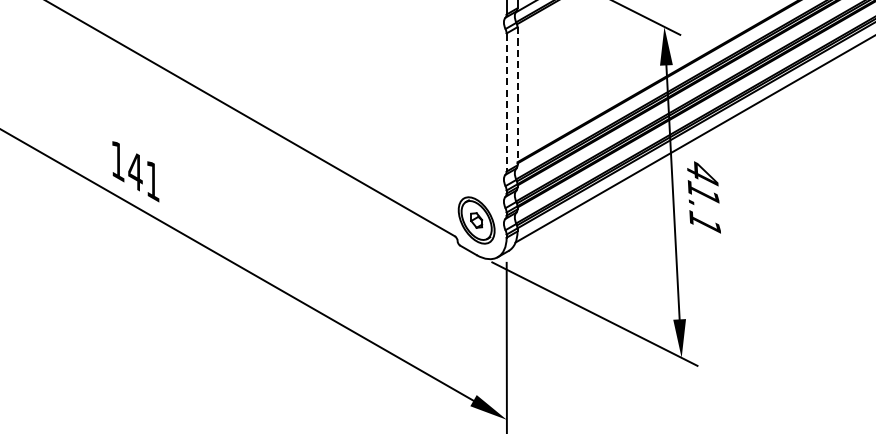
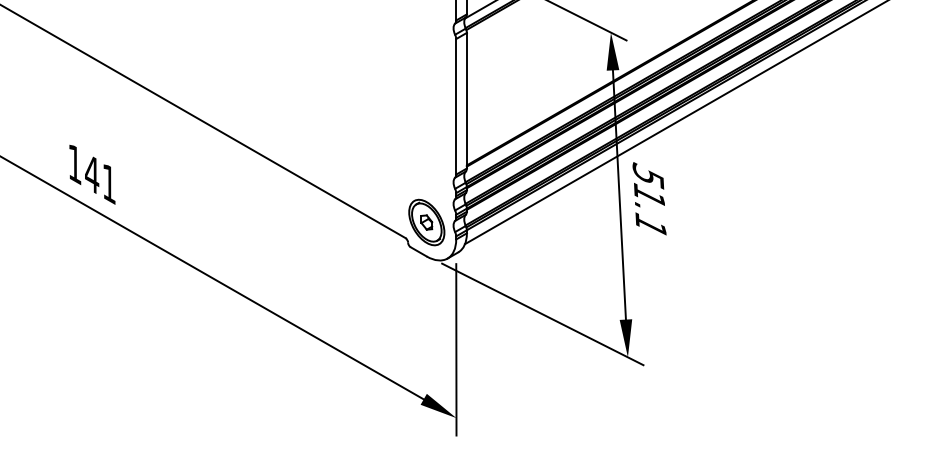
line: (517, 96) -> (466, 100), dashed -> solid
line: (506, 102) -> (456, 106), dashed -> solid
text: (702, 172) -> (648, 175), 41.1 -> 51.1

